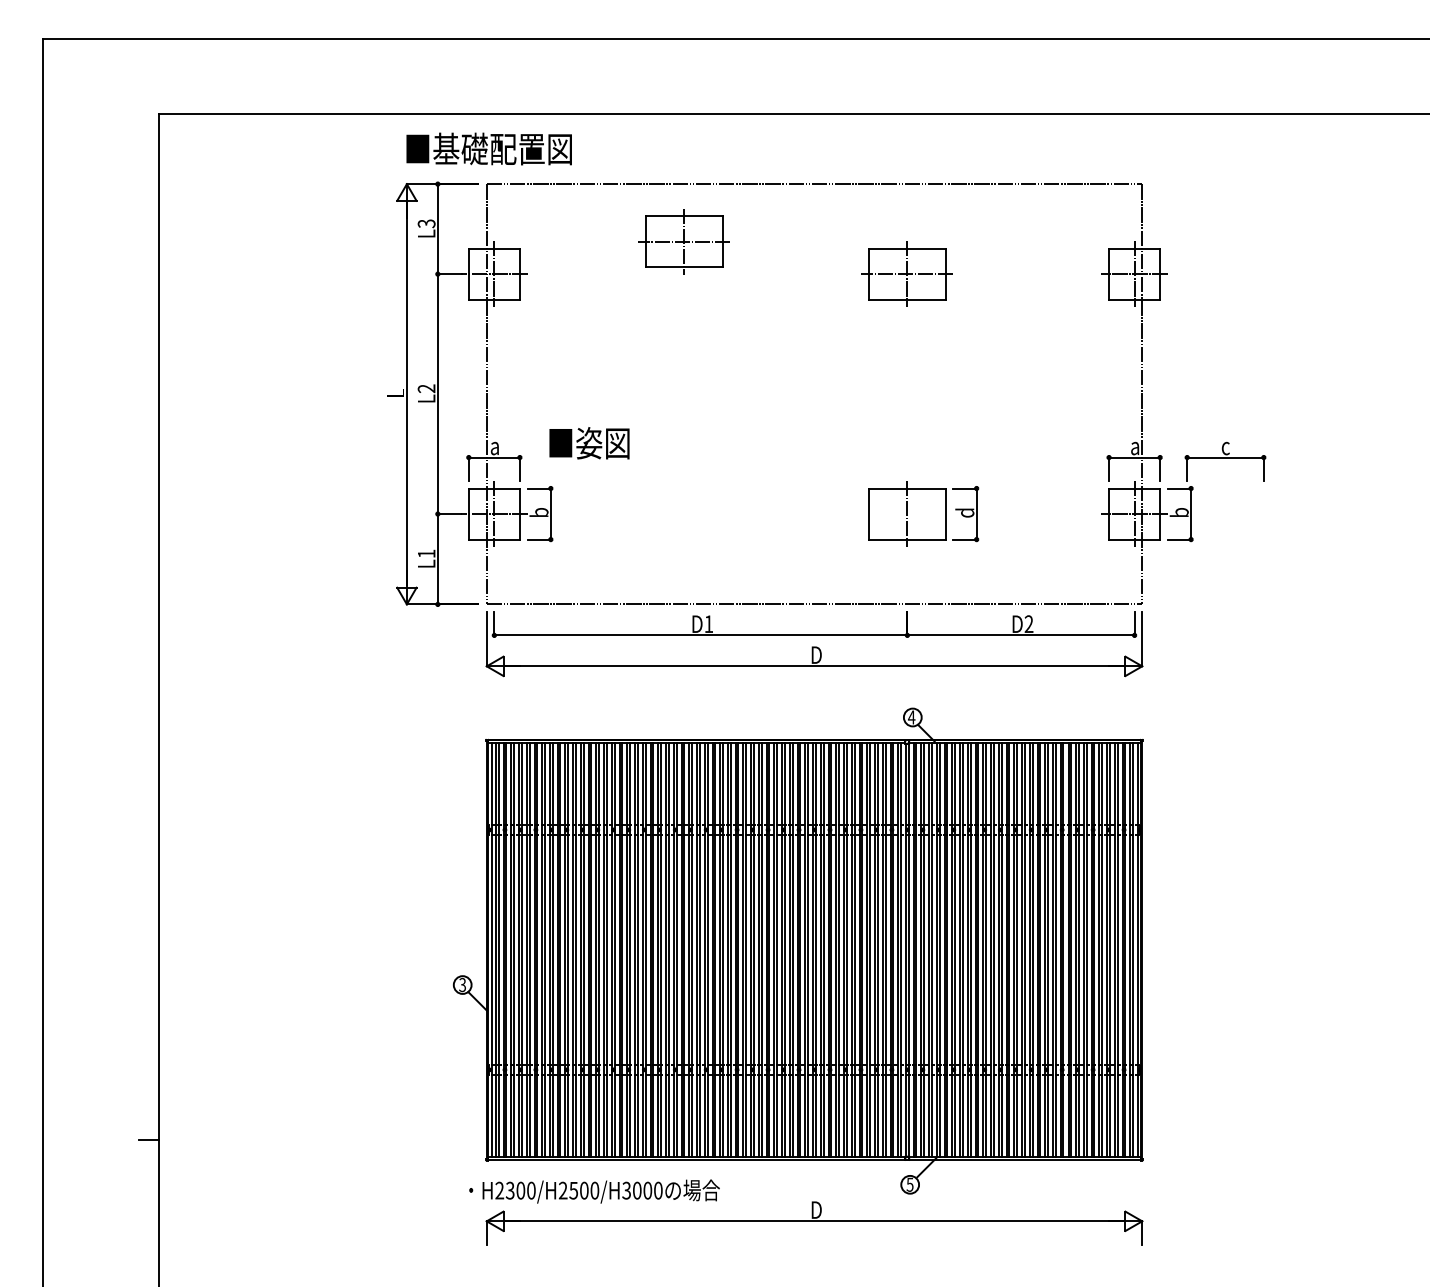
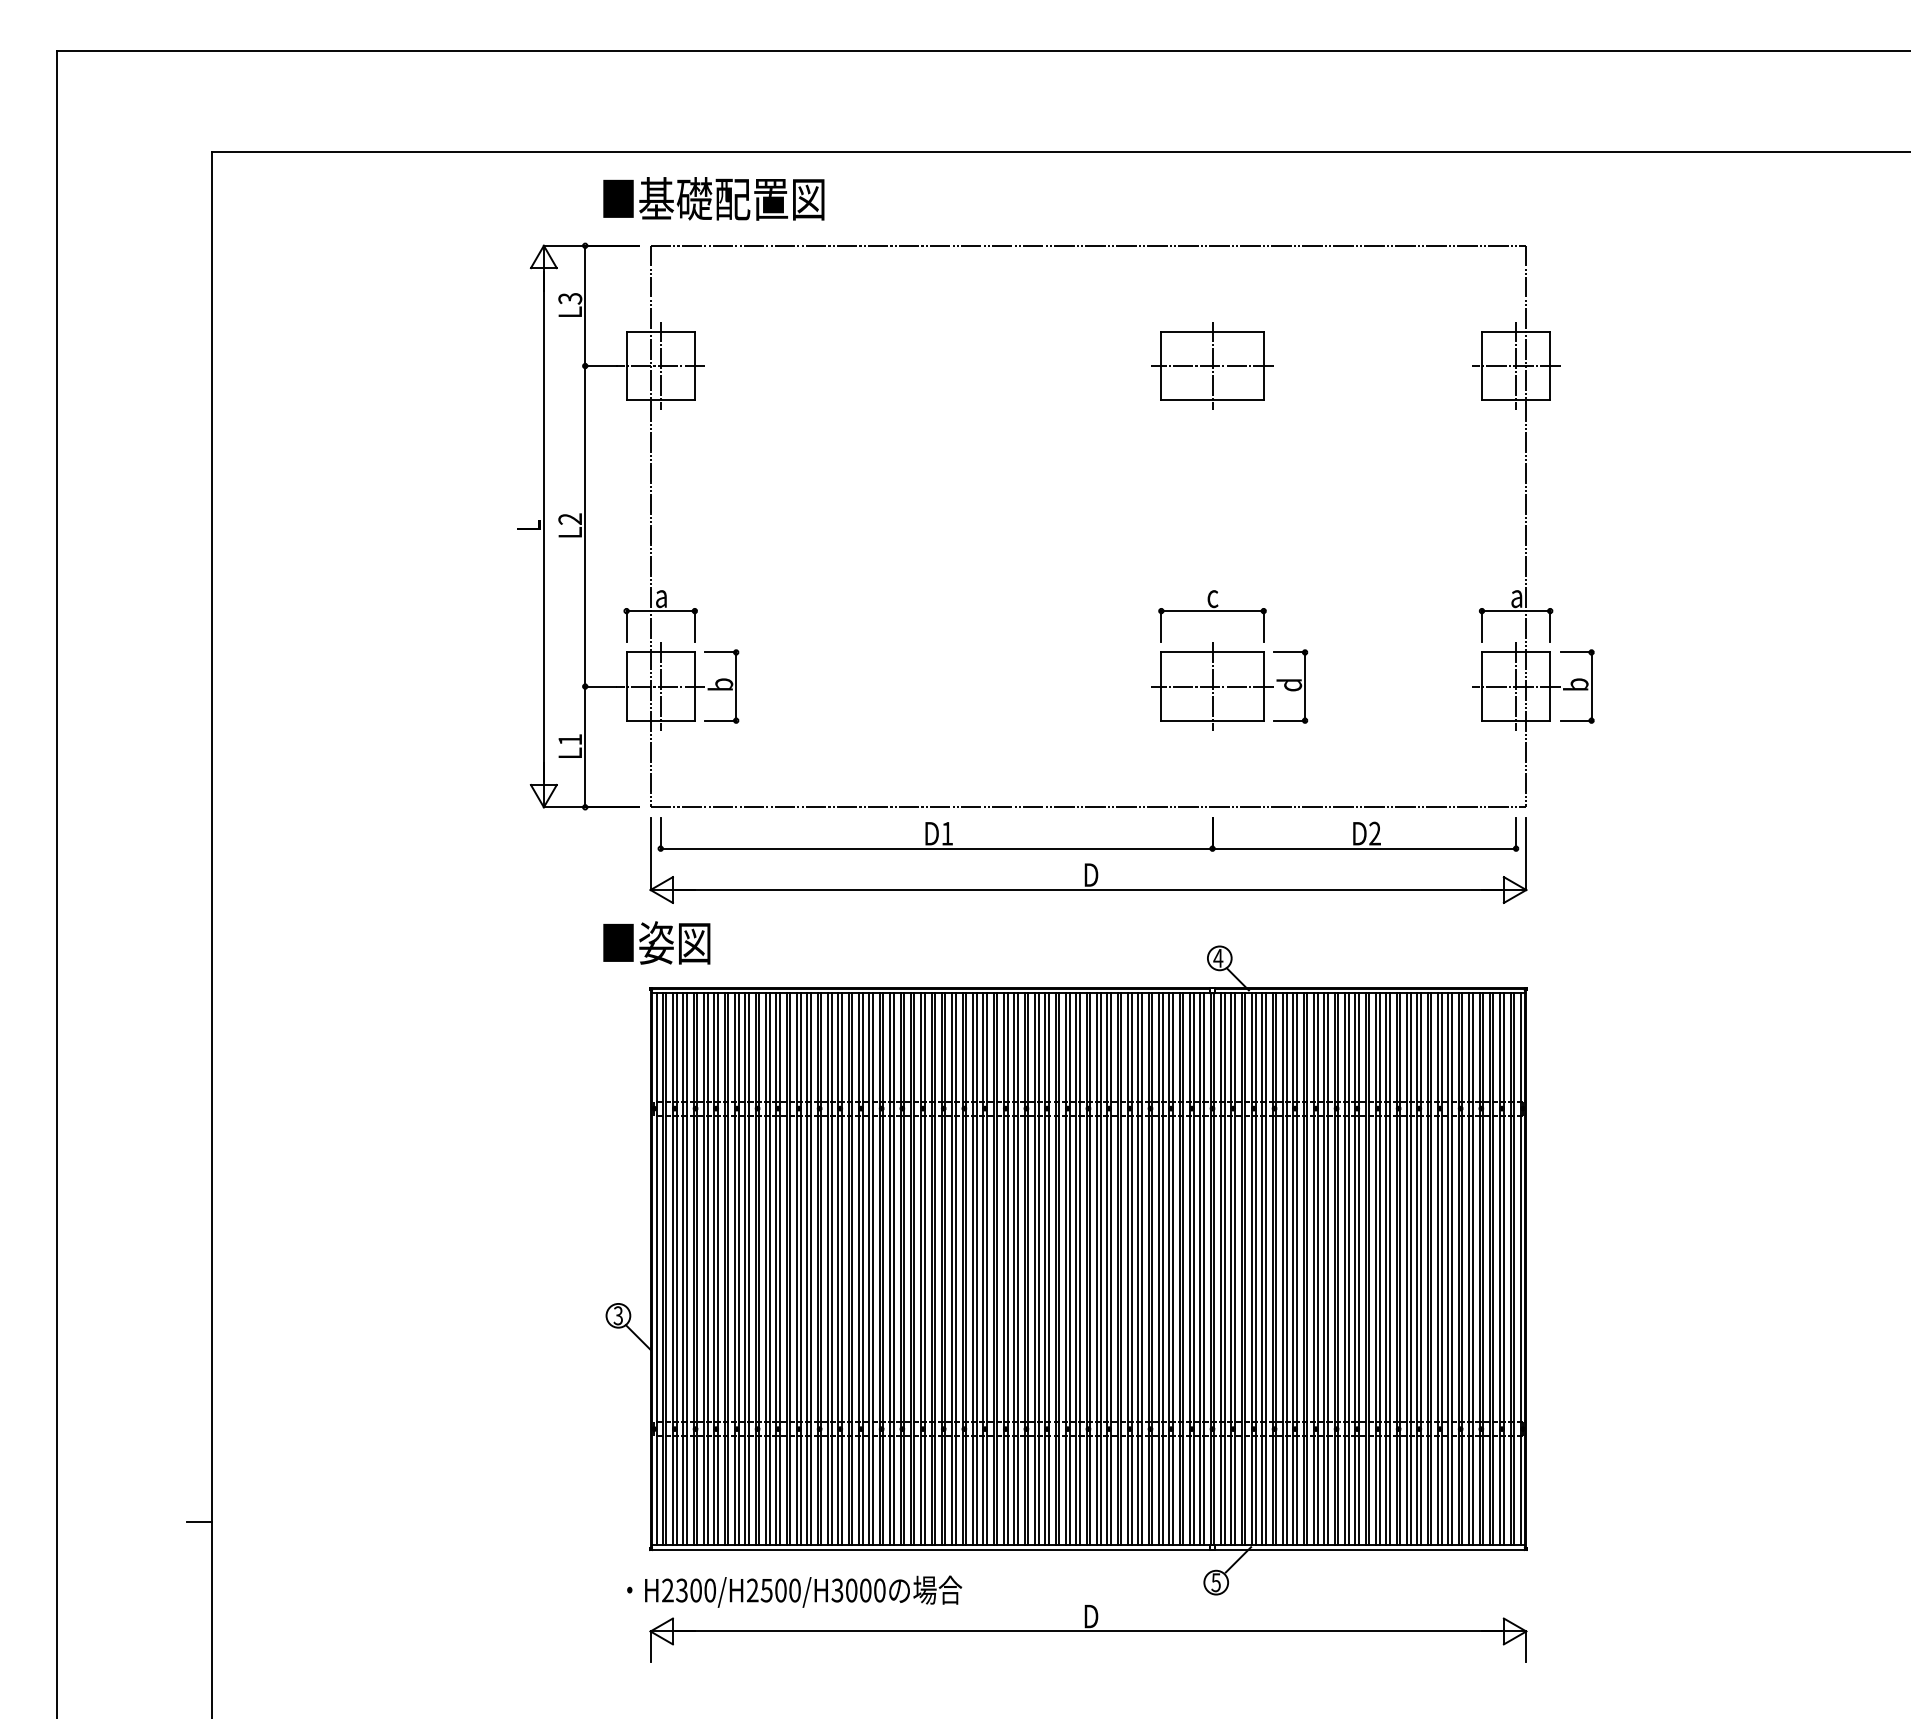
text: (488, 148) -> (713, 198), moved
part: (684, 241) -> (914, 322), removed
text: (589, 442) -> (656, 942), moved
part: (1225, 461) -> (1212, 616), moved
line: (907, 514) -> (1212, 686), added

